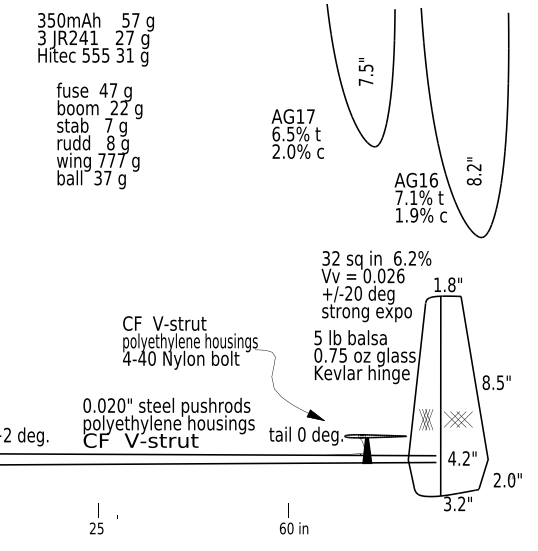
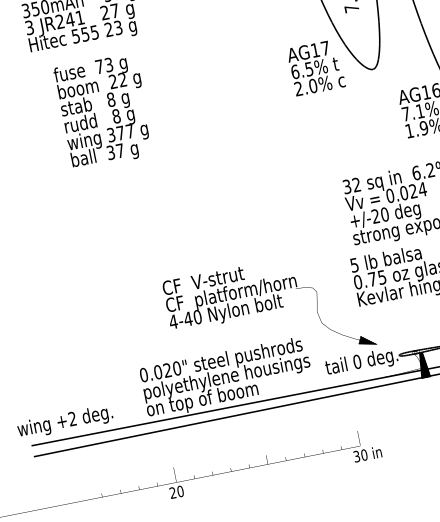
text: (124, 55) -> (112, 29), 31 -> 23
text: (108, 90) -> (104, 65), 47 -> 73
text: (108, 125) -> (110, 99), 7 -> 8
text: (297, 133) -> (315, 67), moved
text: (101, 160) -> (110, 135), 777 -> 377
text: (400, 275) -> (422, 189), 0.026 -> 0.024
text: (190, 342) -> (231, 294), polyethylene housings -> CF  platform/horn
text: (140, 441) -> (202, 399), CF  V-strut -> on top of boom
text: (100, 528) -> (180, 491), 25 -> 20
text: (282, 528) -> (356, 456), 60 -> 30

